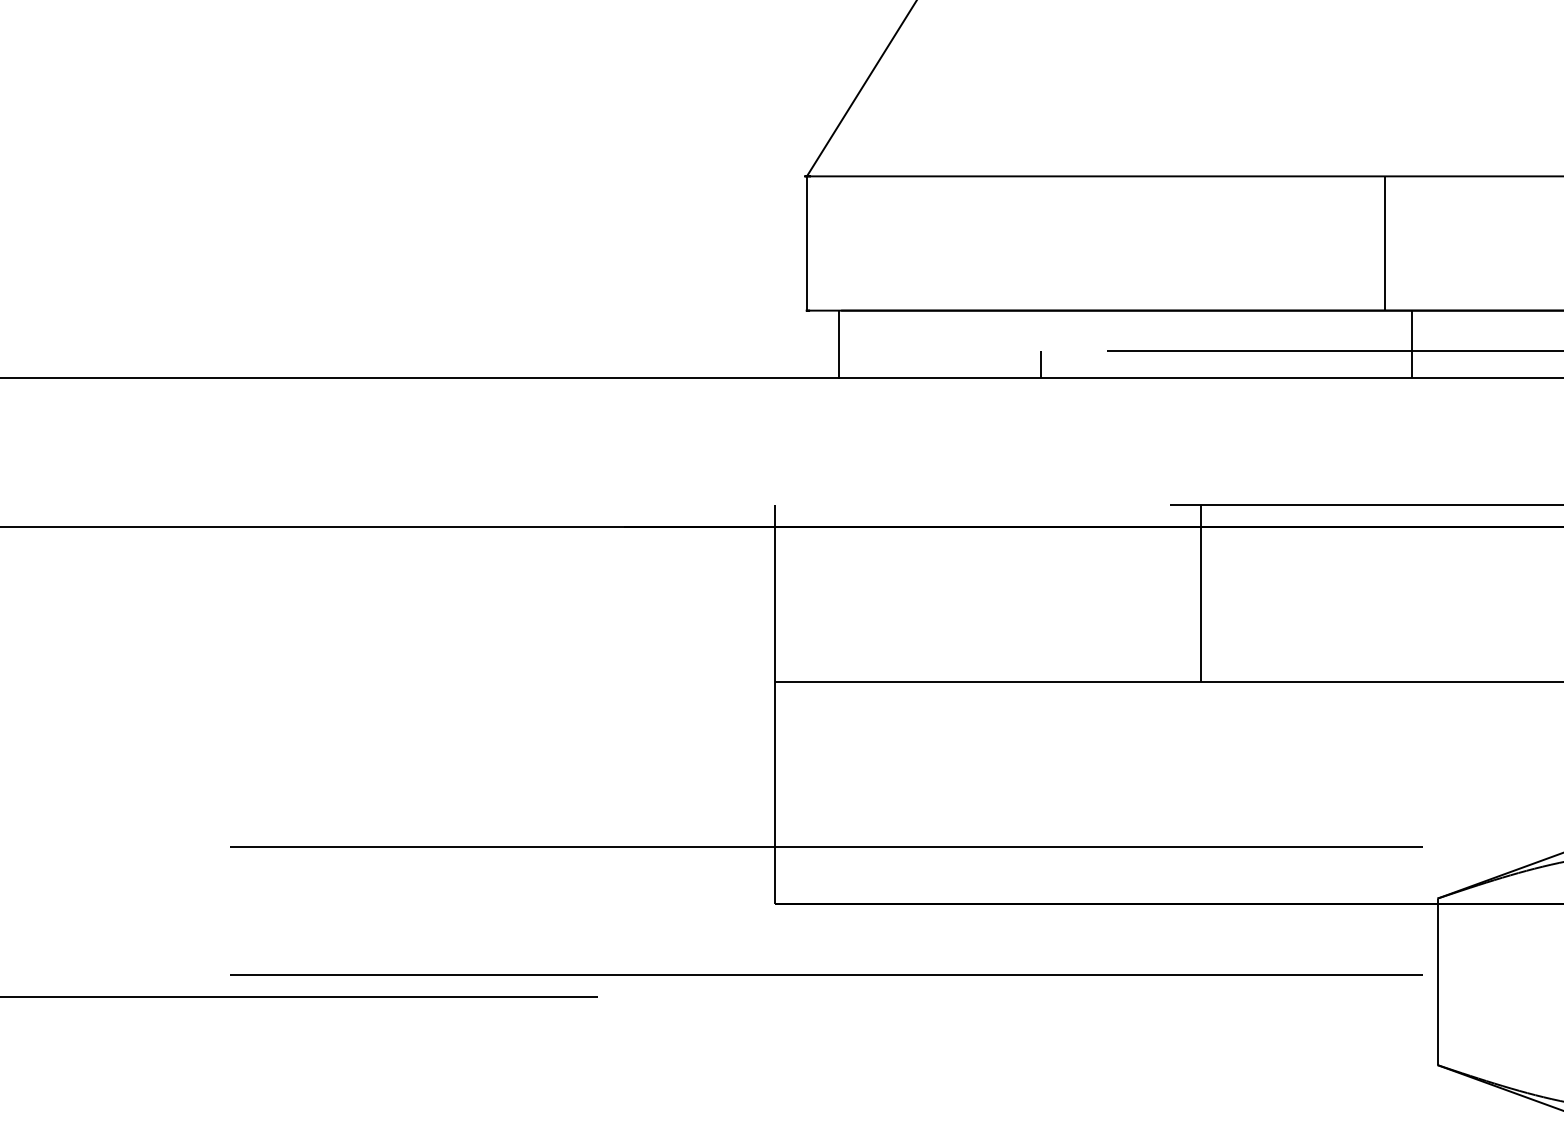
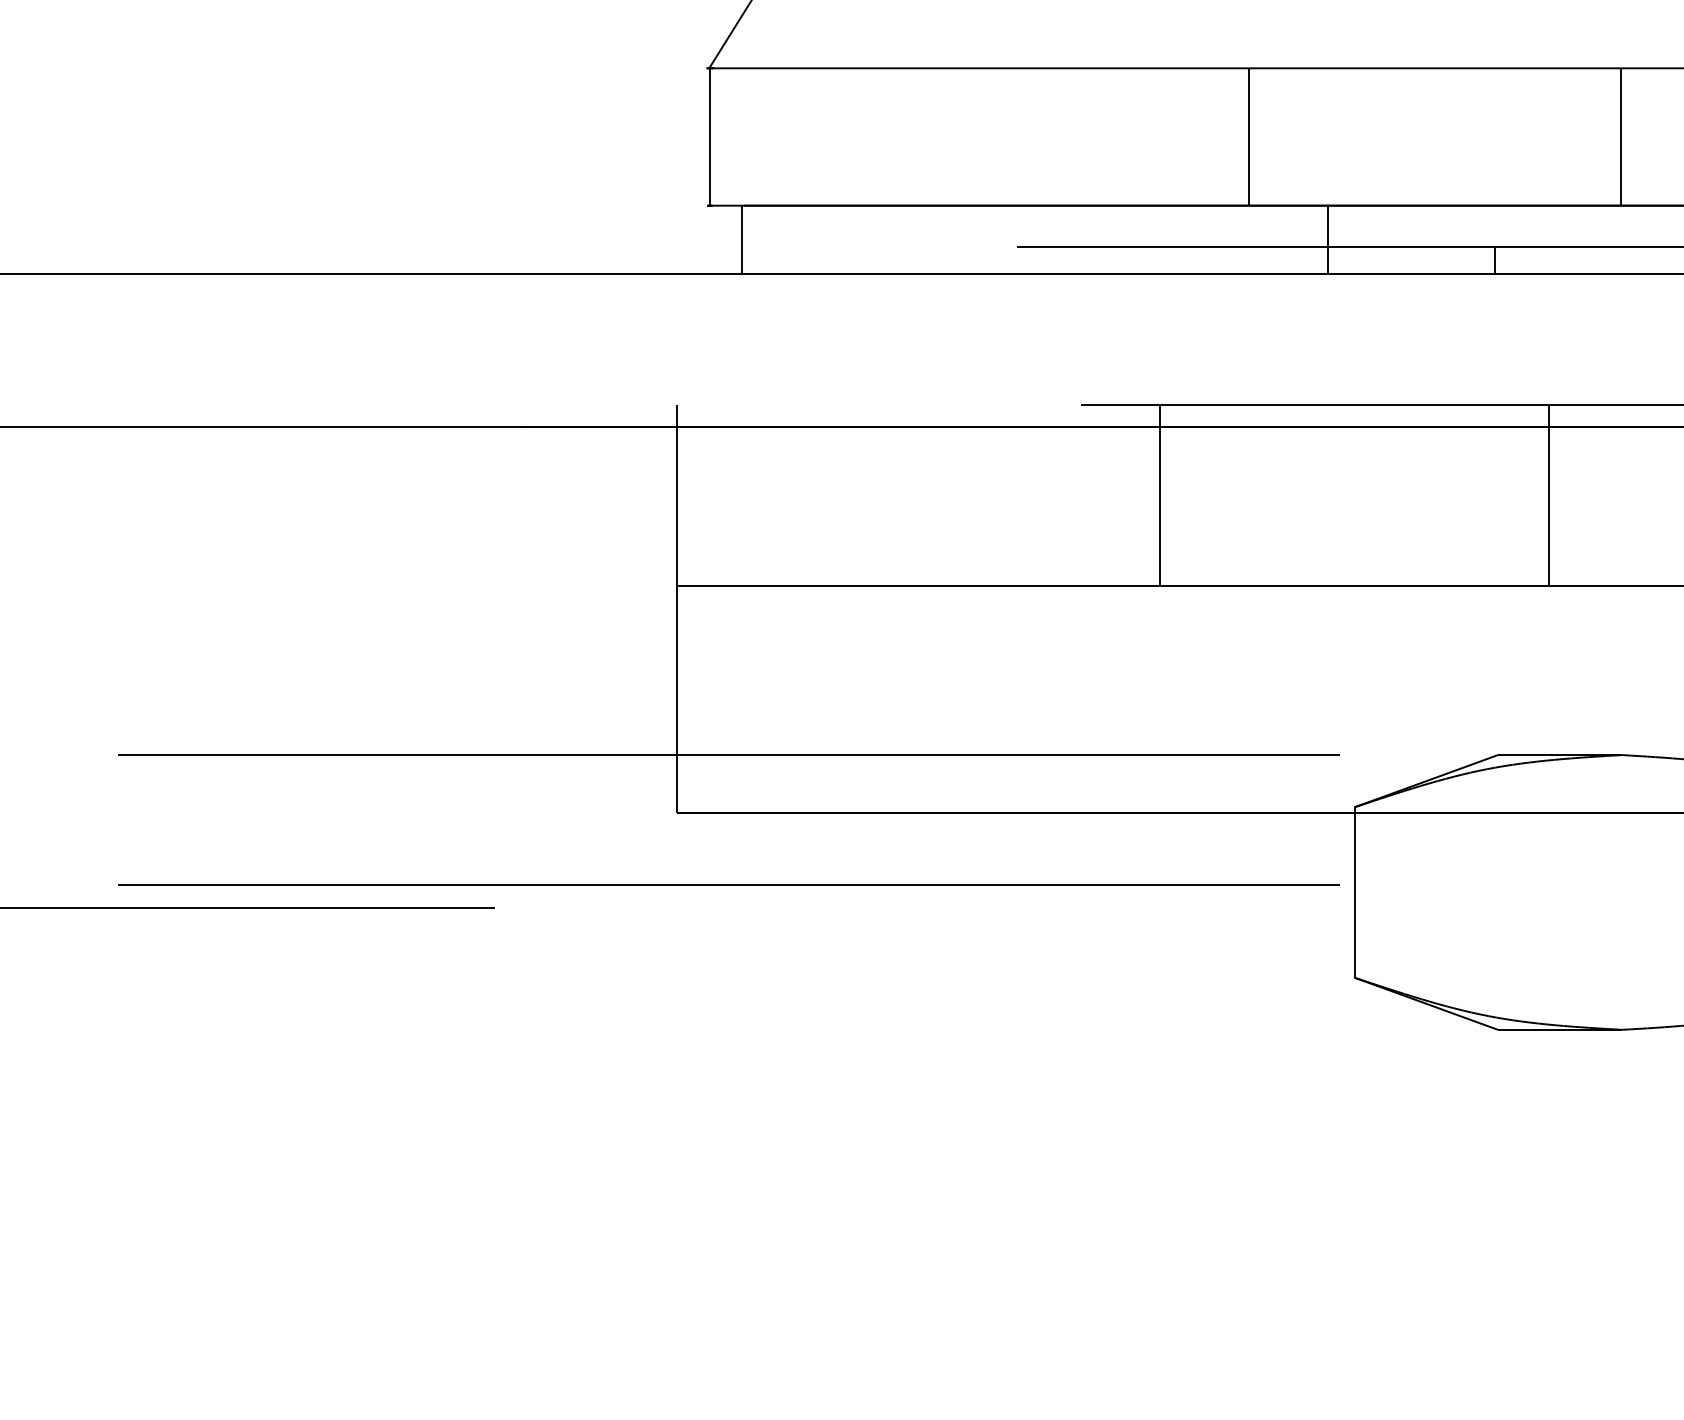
line: (1384, 243) -> (1249, 136), moved
line: (1040, 364) -> (948, 260), removed
line: (1201, 593) -> (1159, 495), moved

